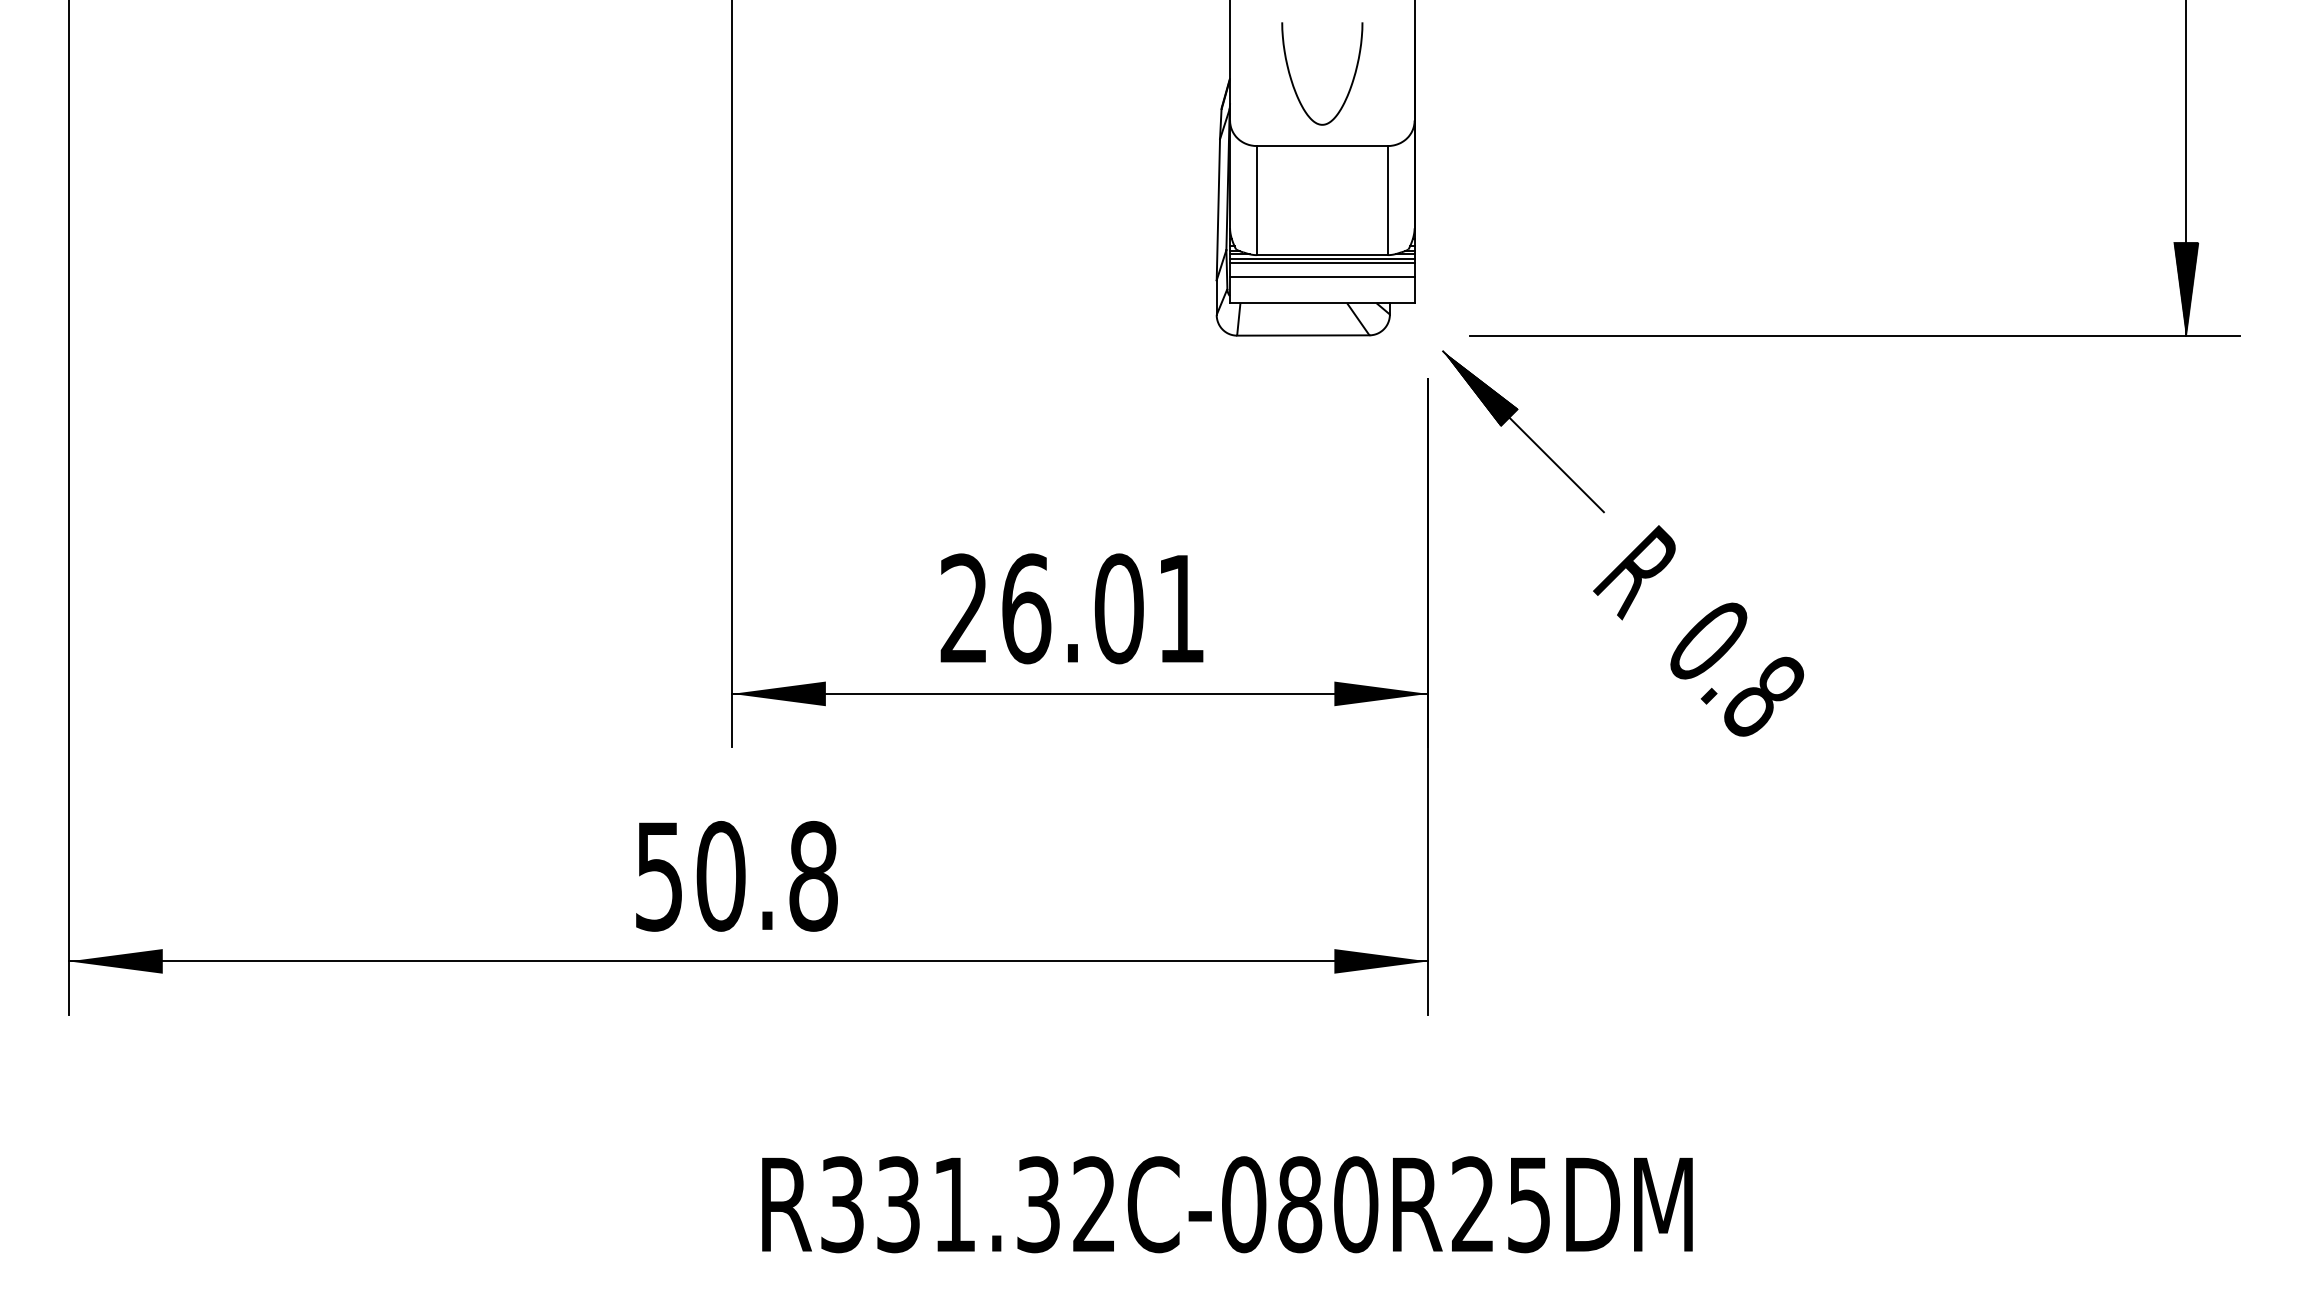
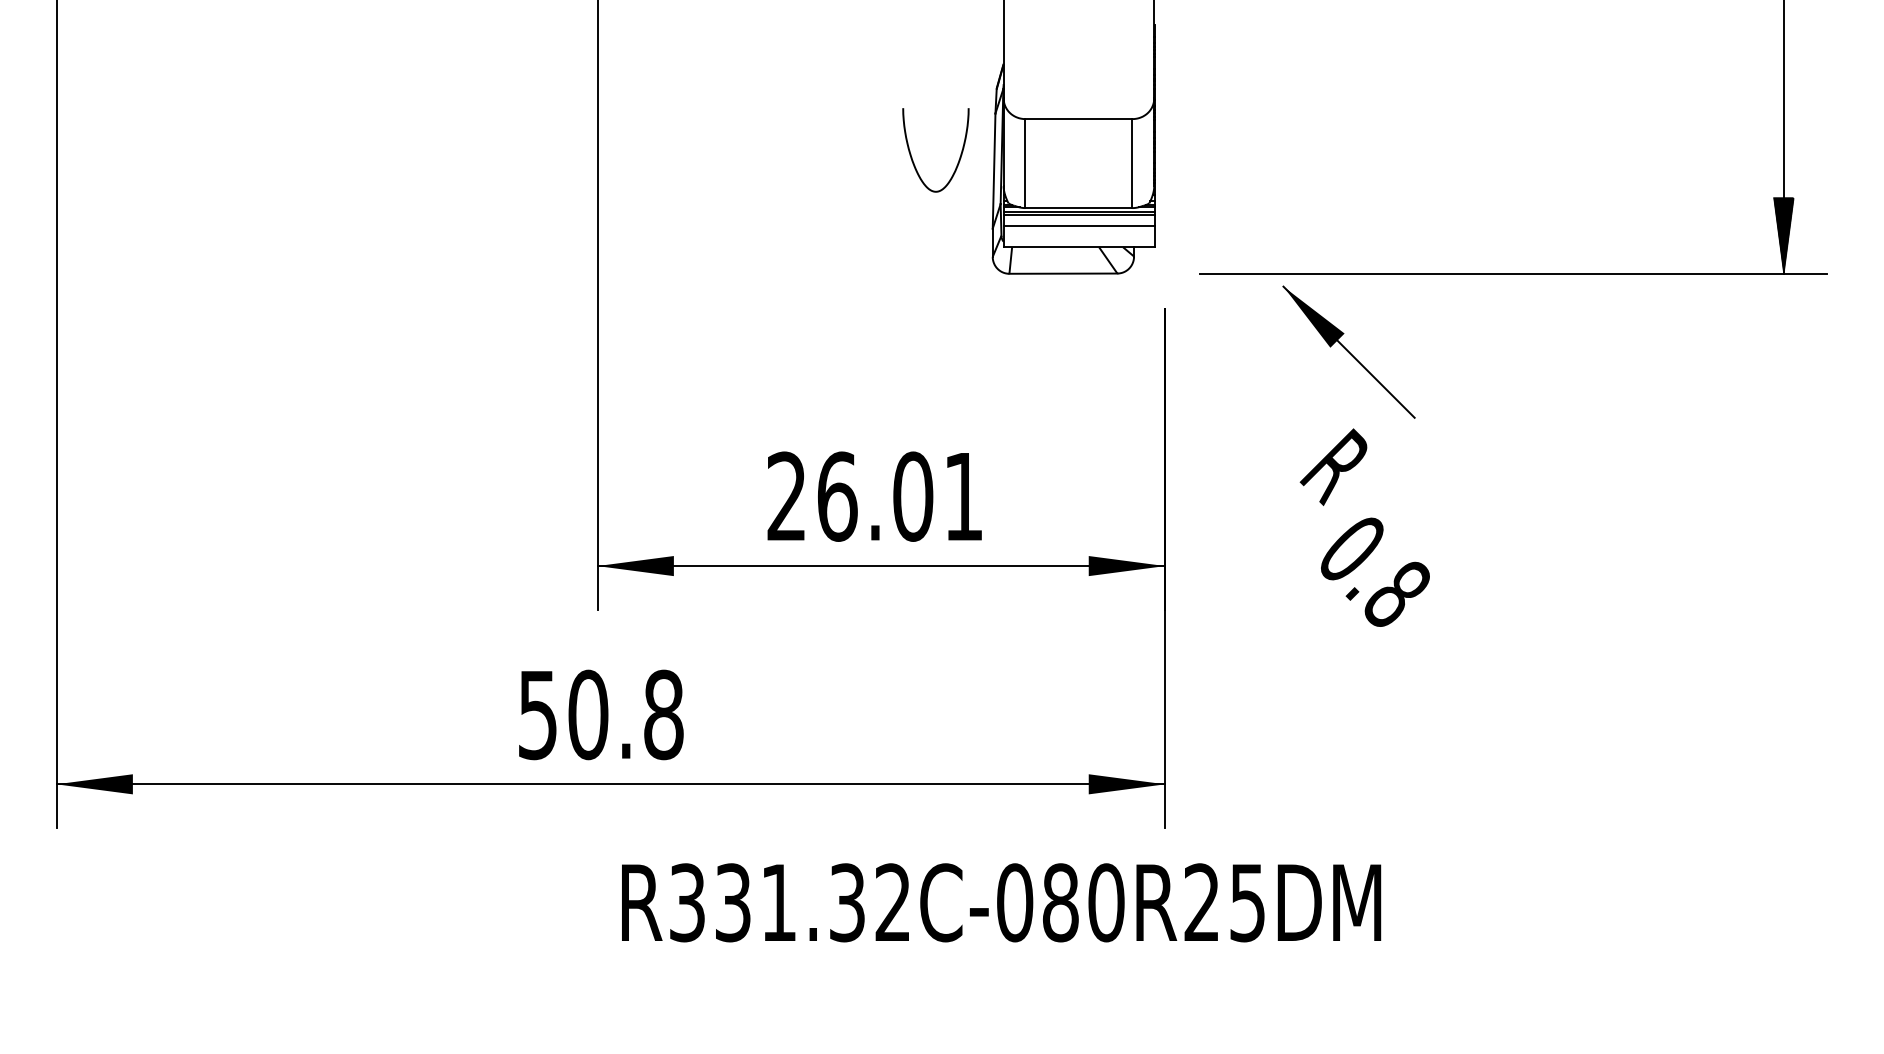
curve: (1293, 82) -> (912, 157), moved
part: (1522, 430) -> (1348, 351), moved
text: (1737, 668) -> (1375, 571), moved
text: (1227, 1204) -> (1001, 902), moved

